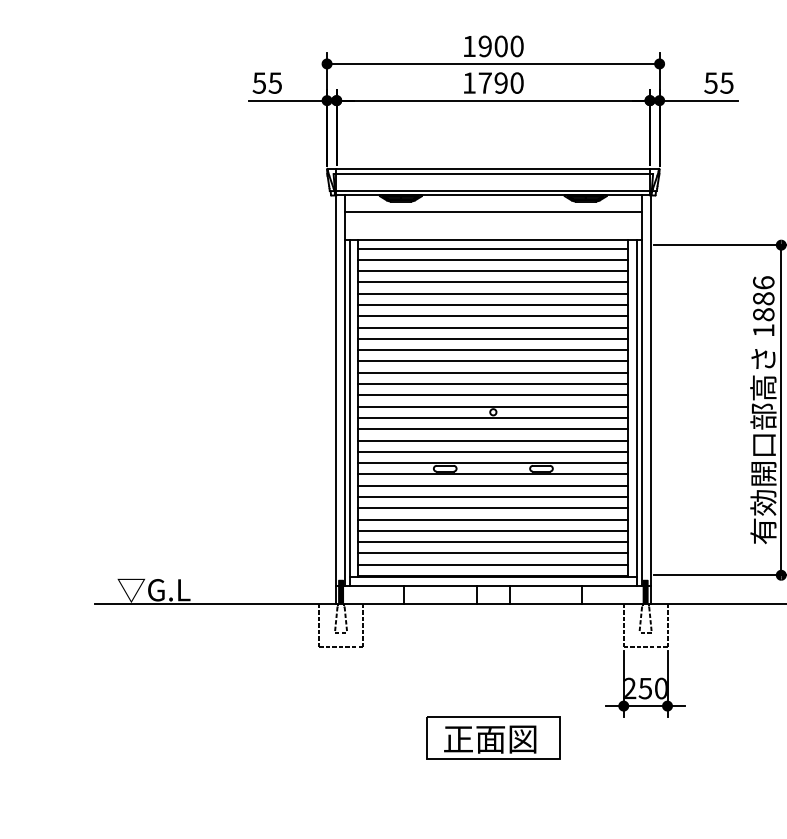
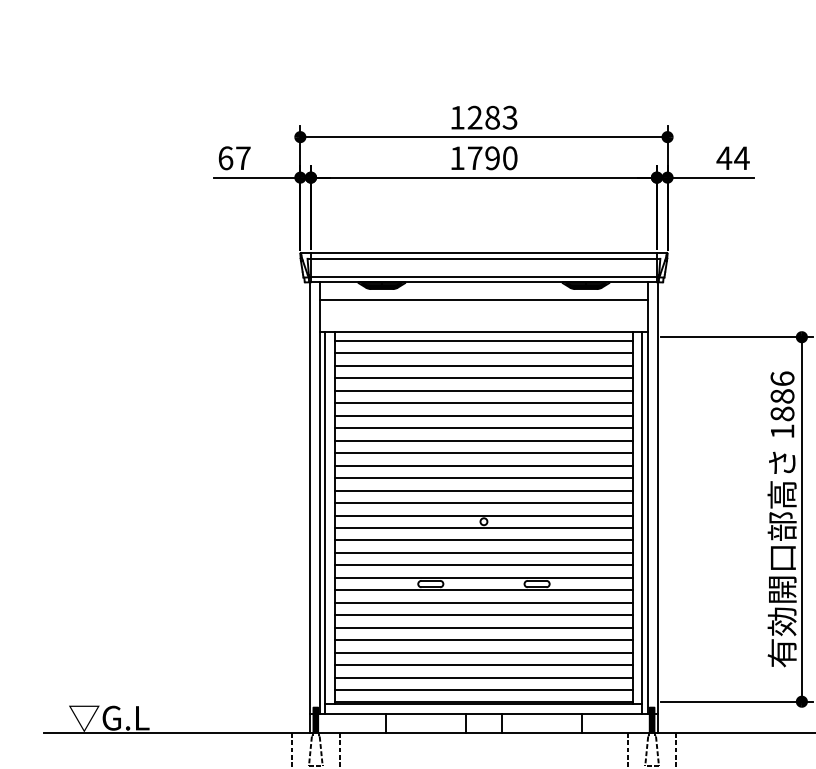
text: (500, 46) -> (491, 117), 1900 -> 1283
text: (267, 82) -> (234, 157), 55 -> 67
text: (718, 82) -> (732, 157), 55 -> 44

